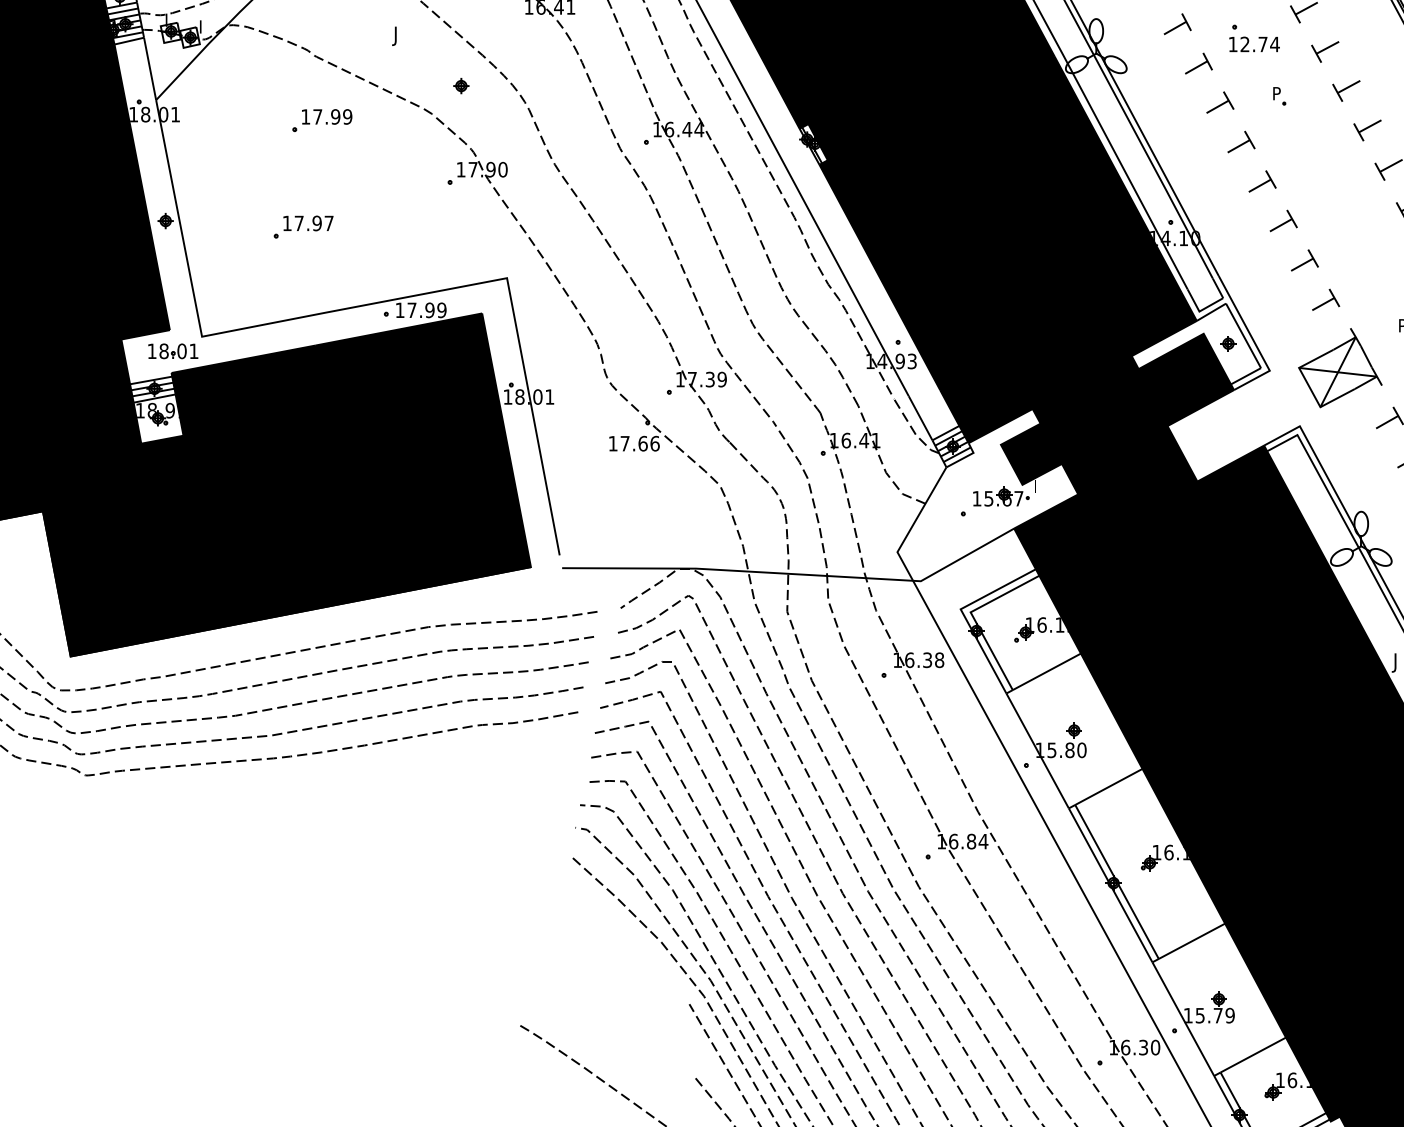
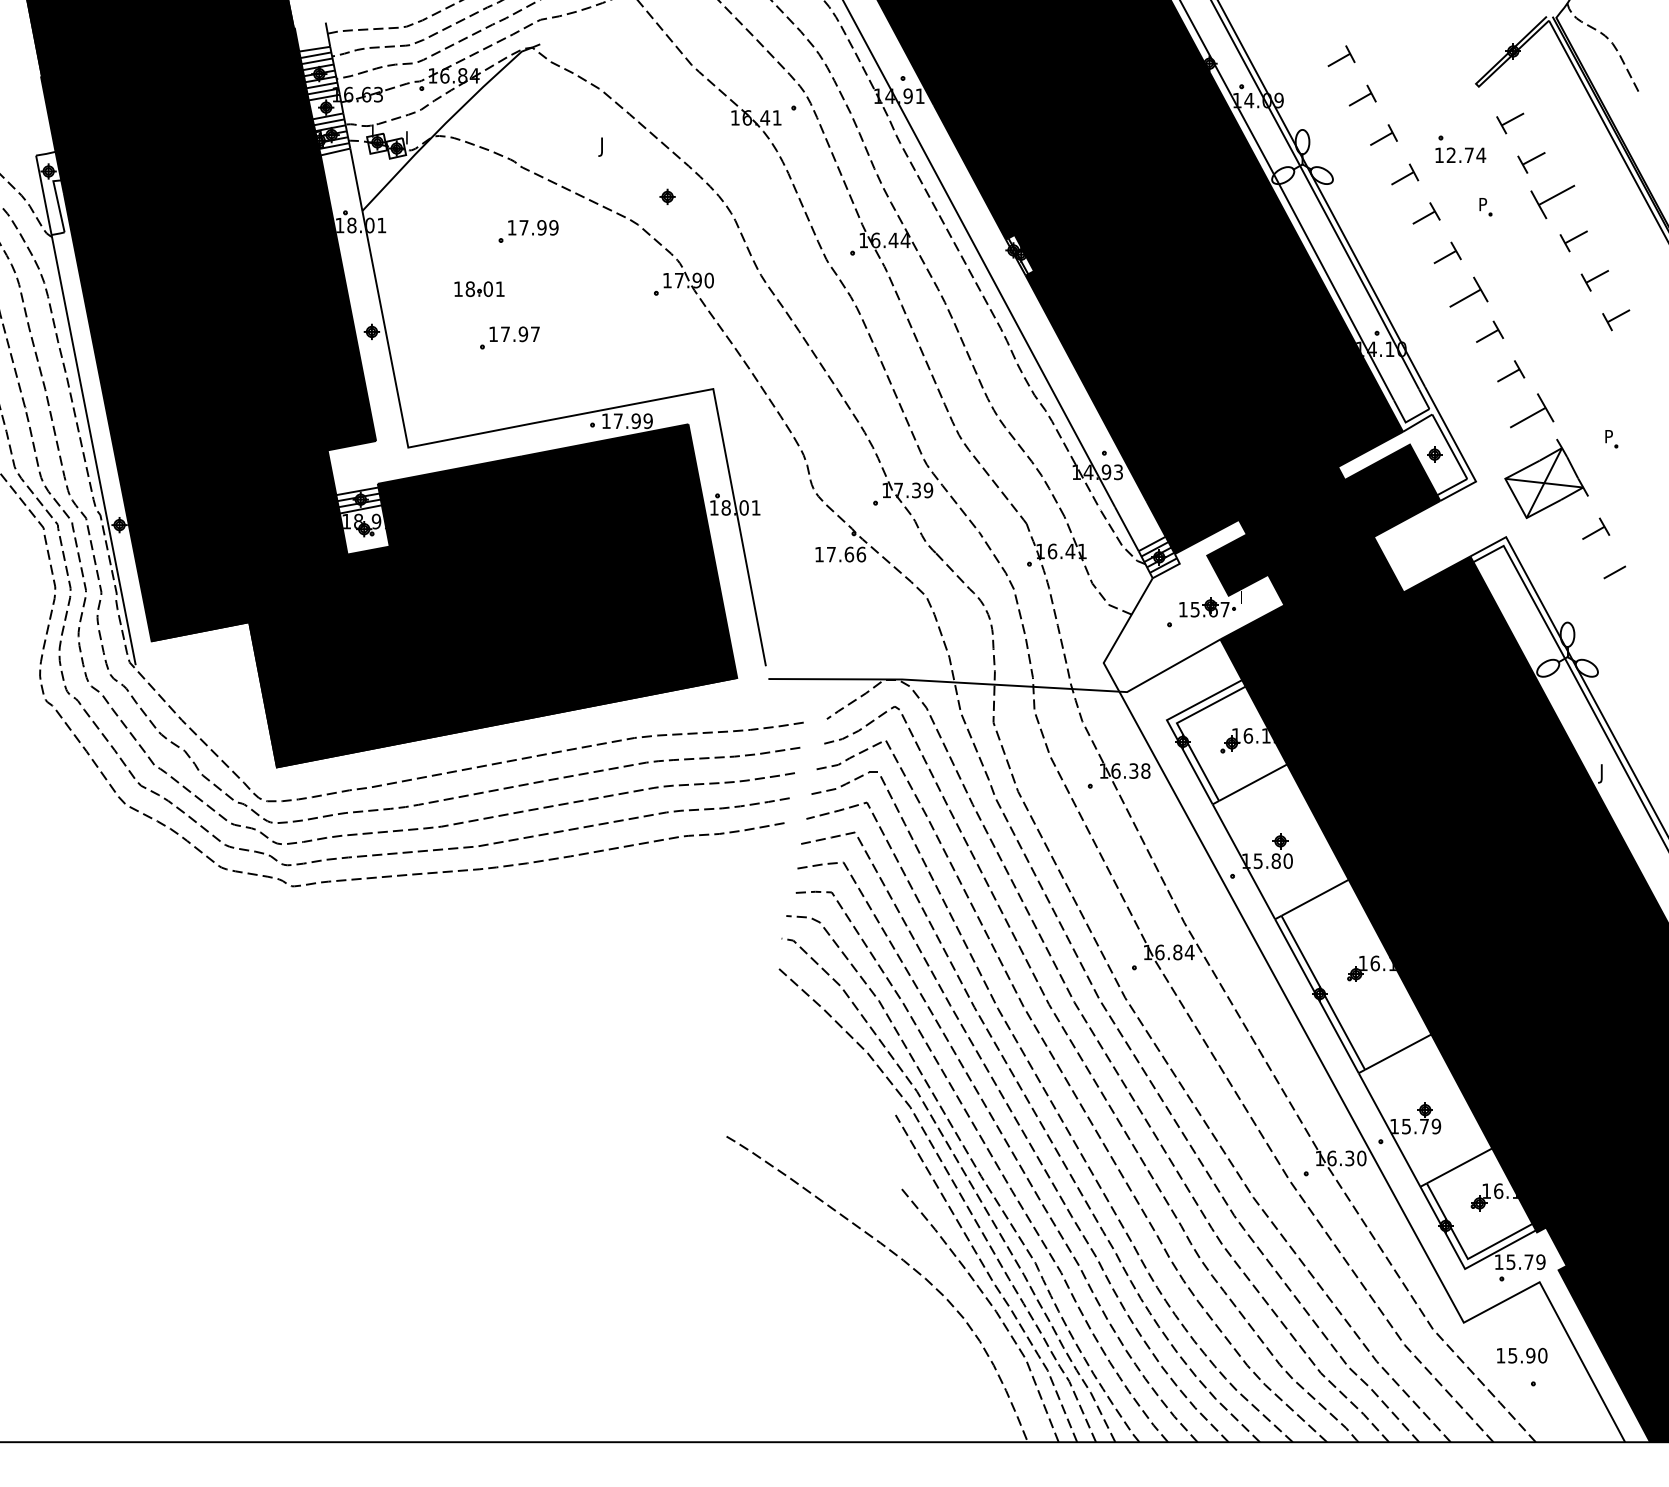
part: (1346, 90) -> (1552, 201), size x1.6
part: (1262, 181) -> (1468, 292), size x1.4
part: (1326, 299) -> (1532, 410), size x1.6
part: (173, 351) -> (479, 289), moved

